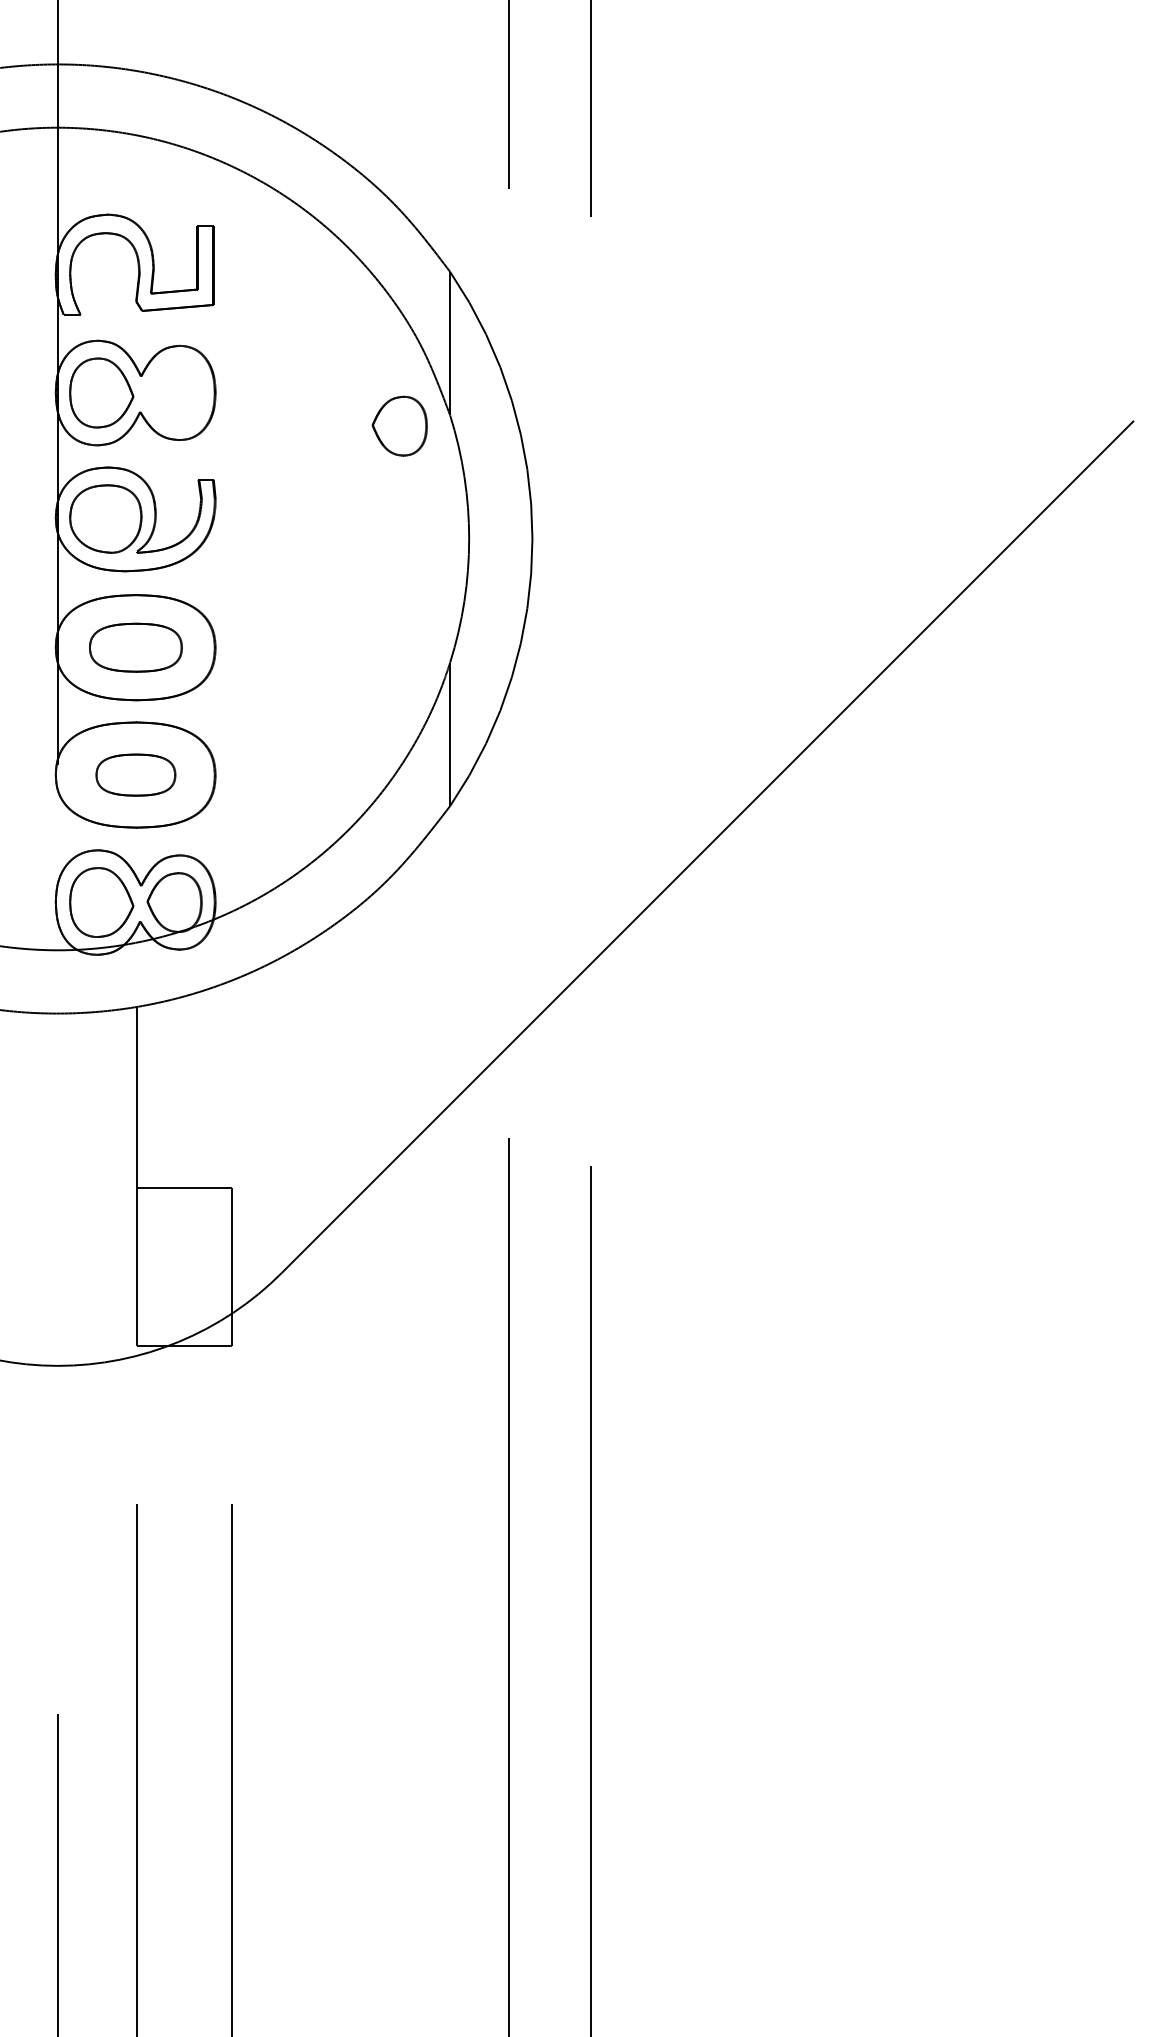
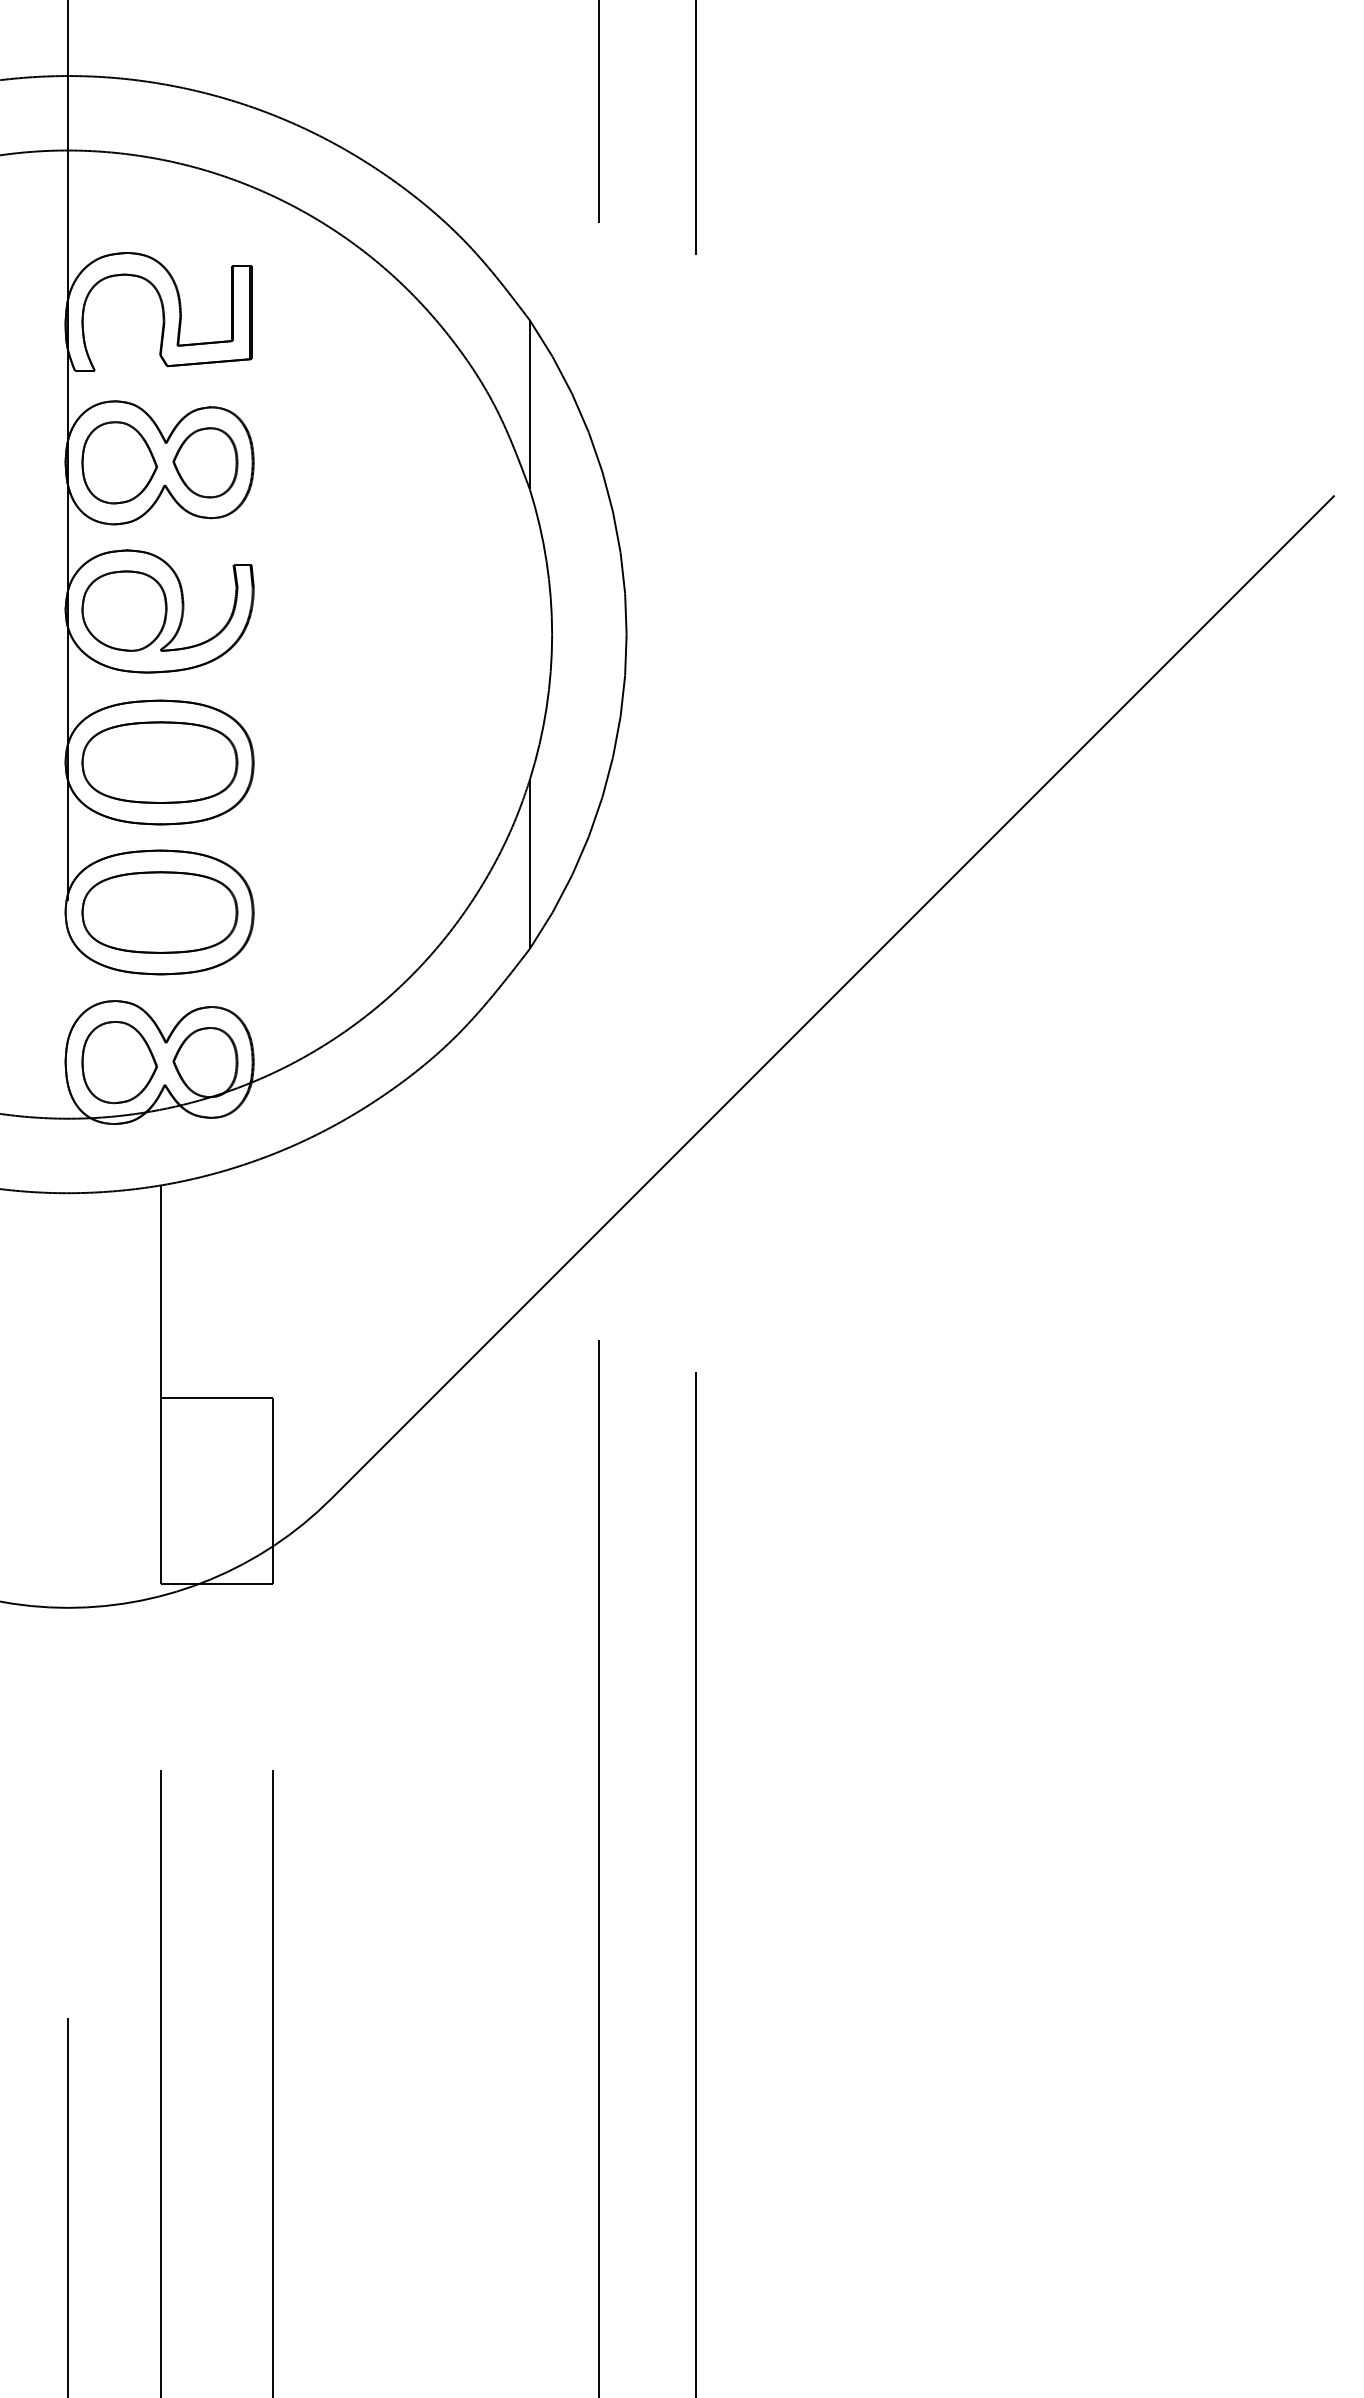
part: (399, 425) -> (205, 462), moved
part: (135, 647) -> (159, 762), size x1.43
part: (135, 775) -> (159, 912), size x1.67

